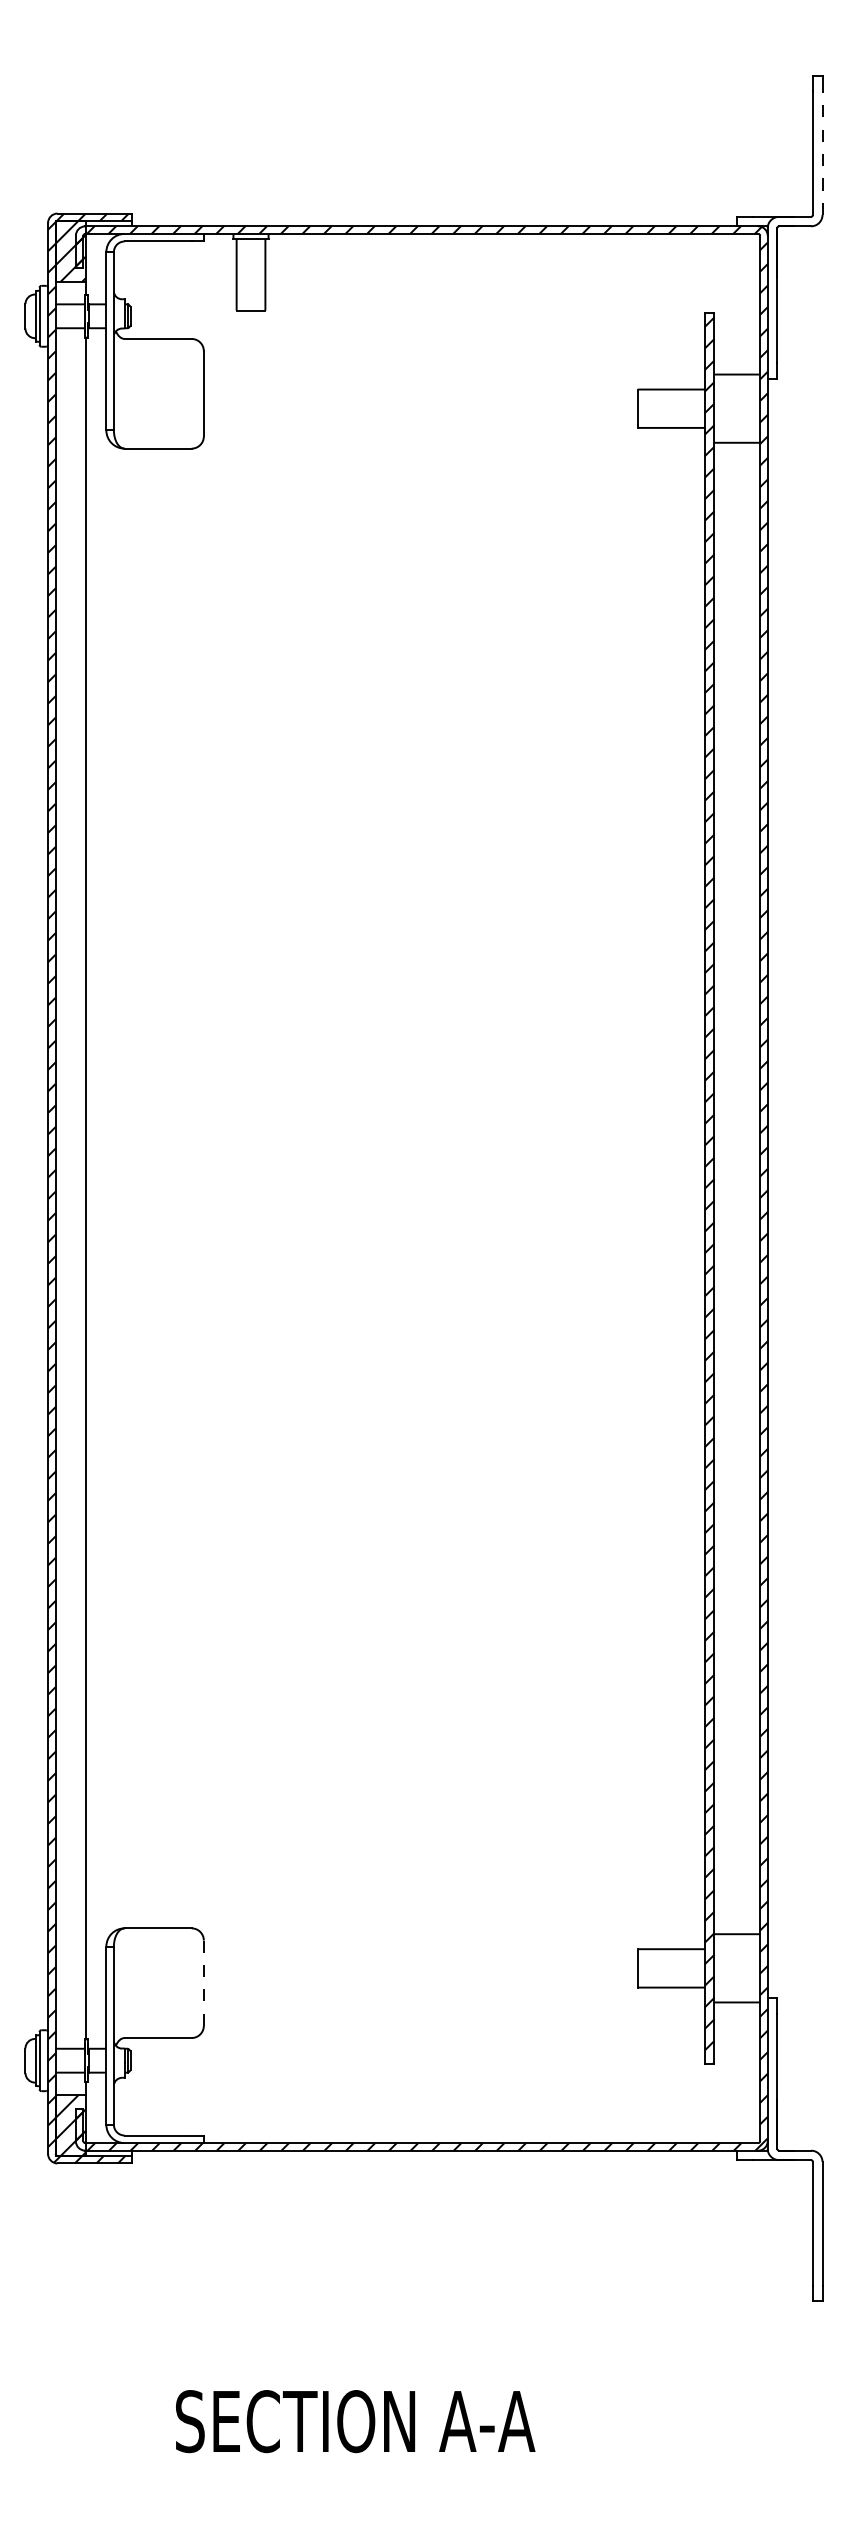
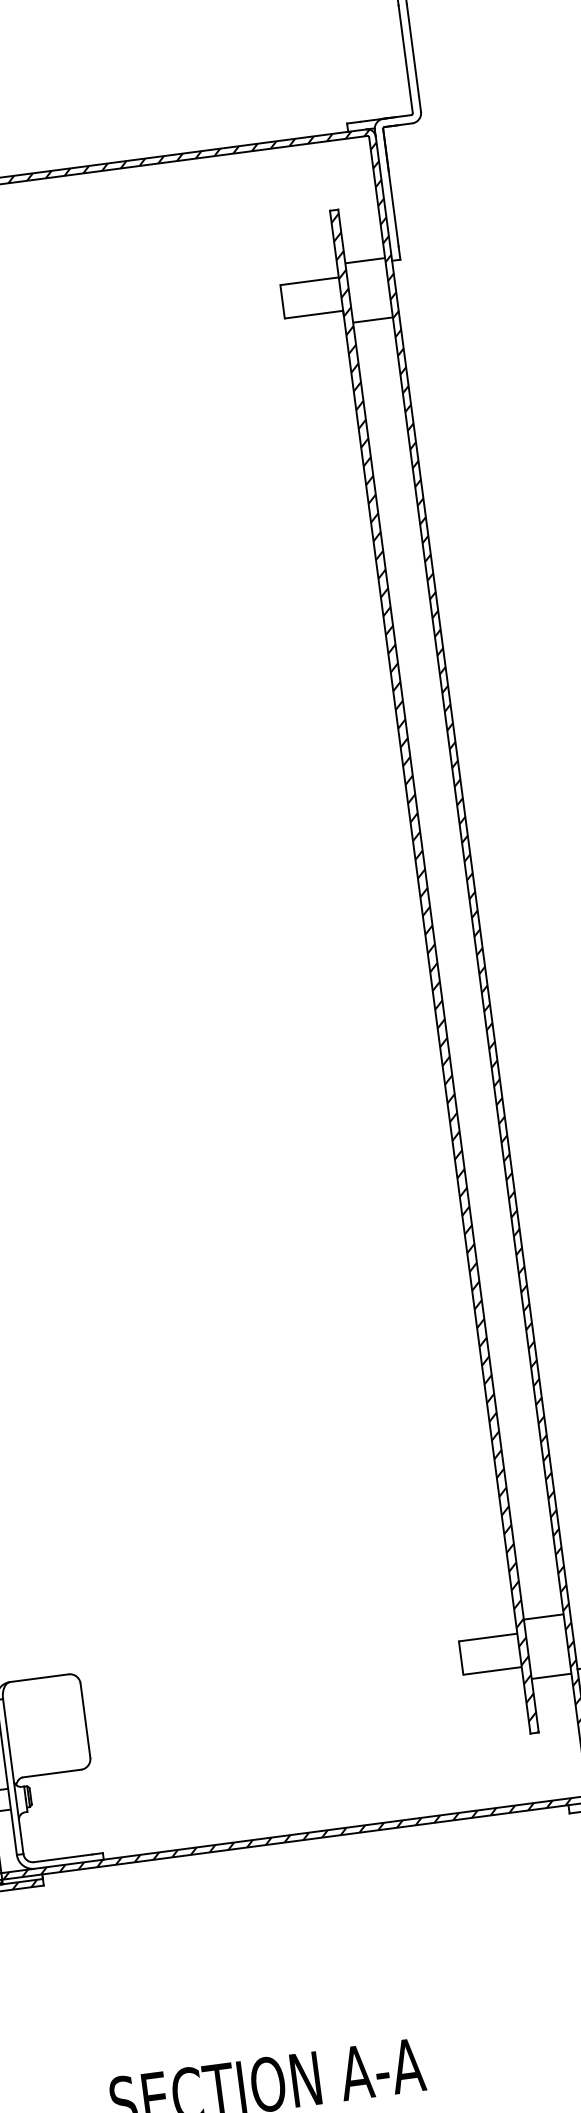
line: (822, 153) -> (413, 58), dashed -> solid
line: (203, 1983) -> (85, 1720), dashed -> solid

